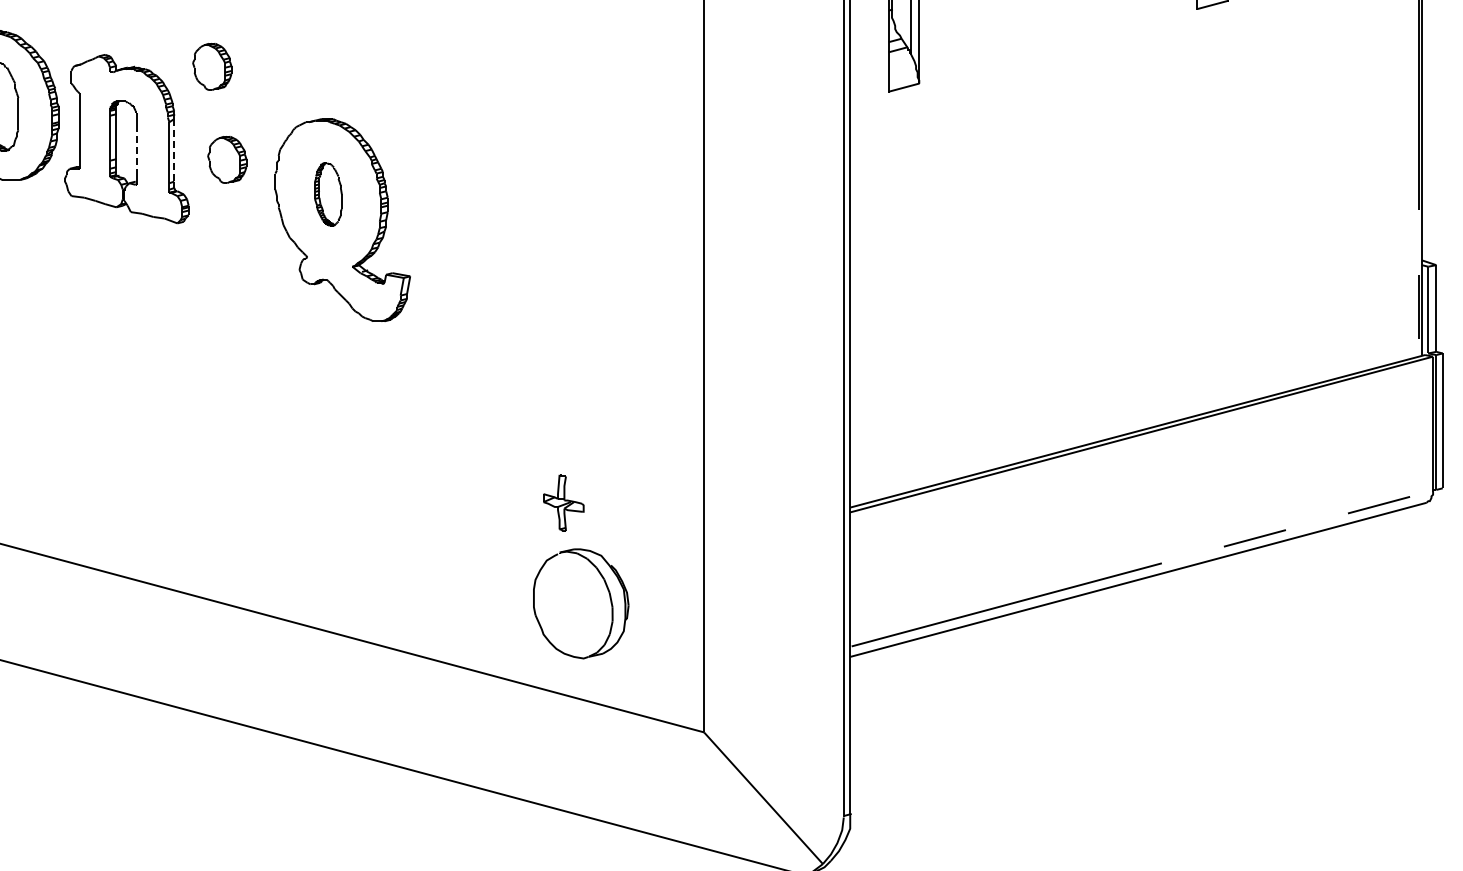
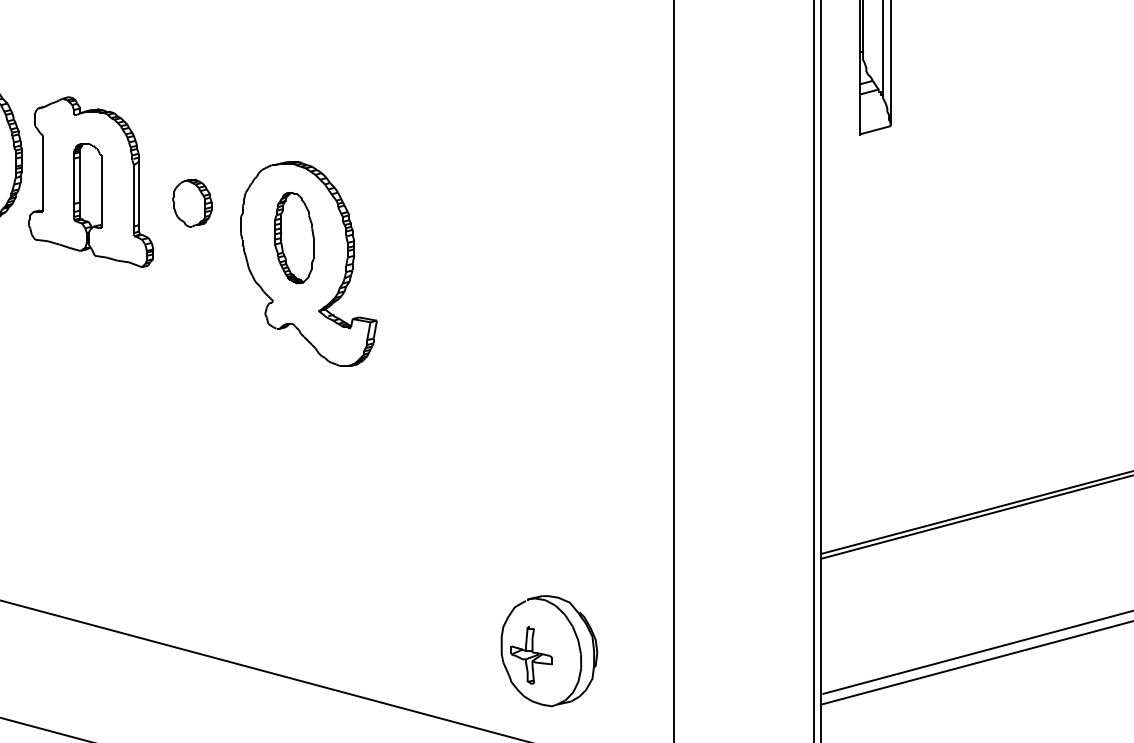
part: (212, 66) -> (177, 108), removed
line: (137, 147) -> (101, 190), dashed -> solid
line: (174, 150) -> (139, 193), dashed -> solid
part: (328, 194) -> (294, 238), size x1.43
part: (563, 502) -> (531, 654), moved

